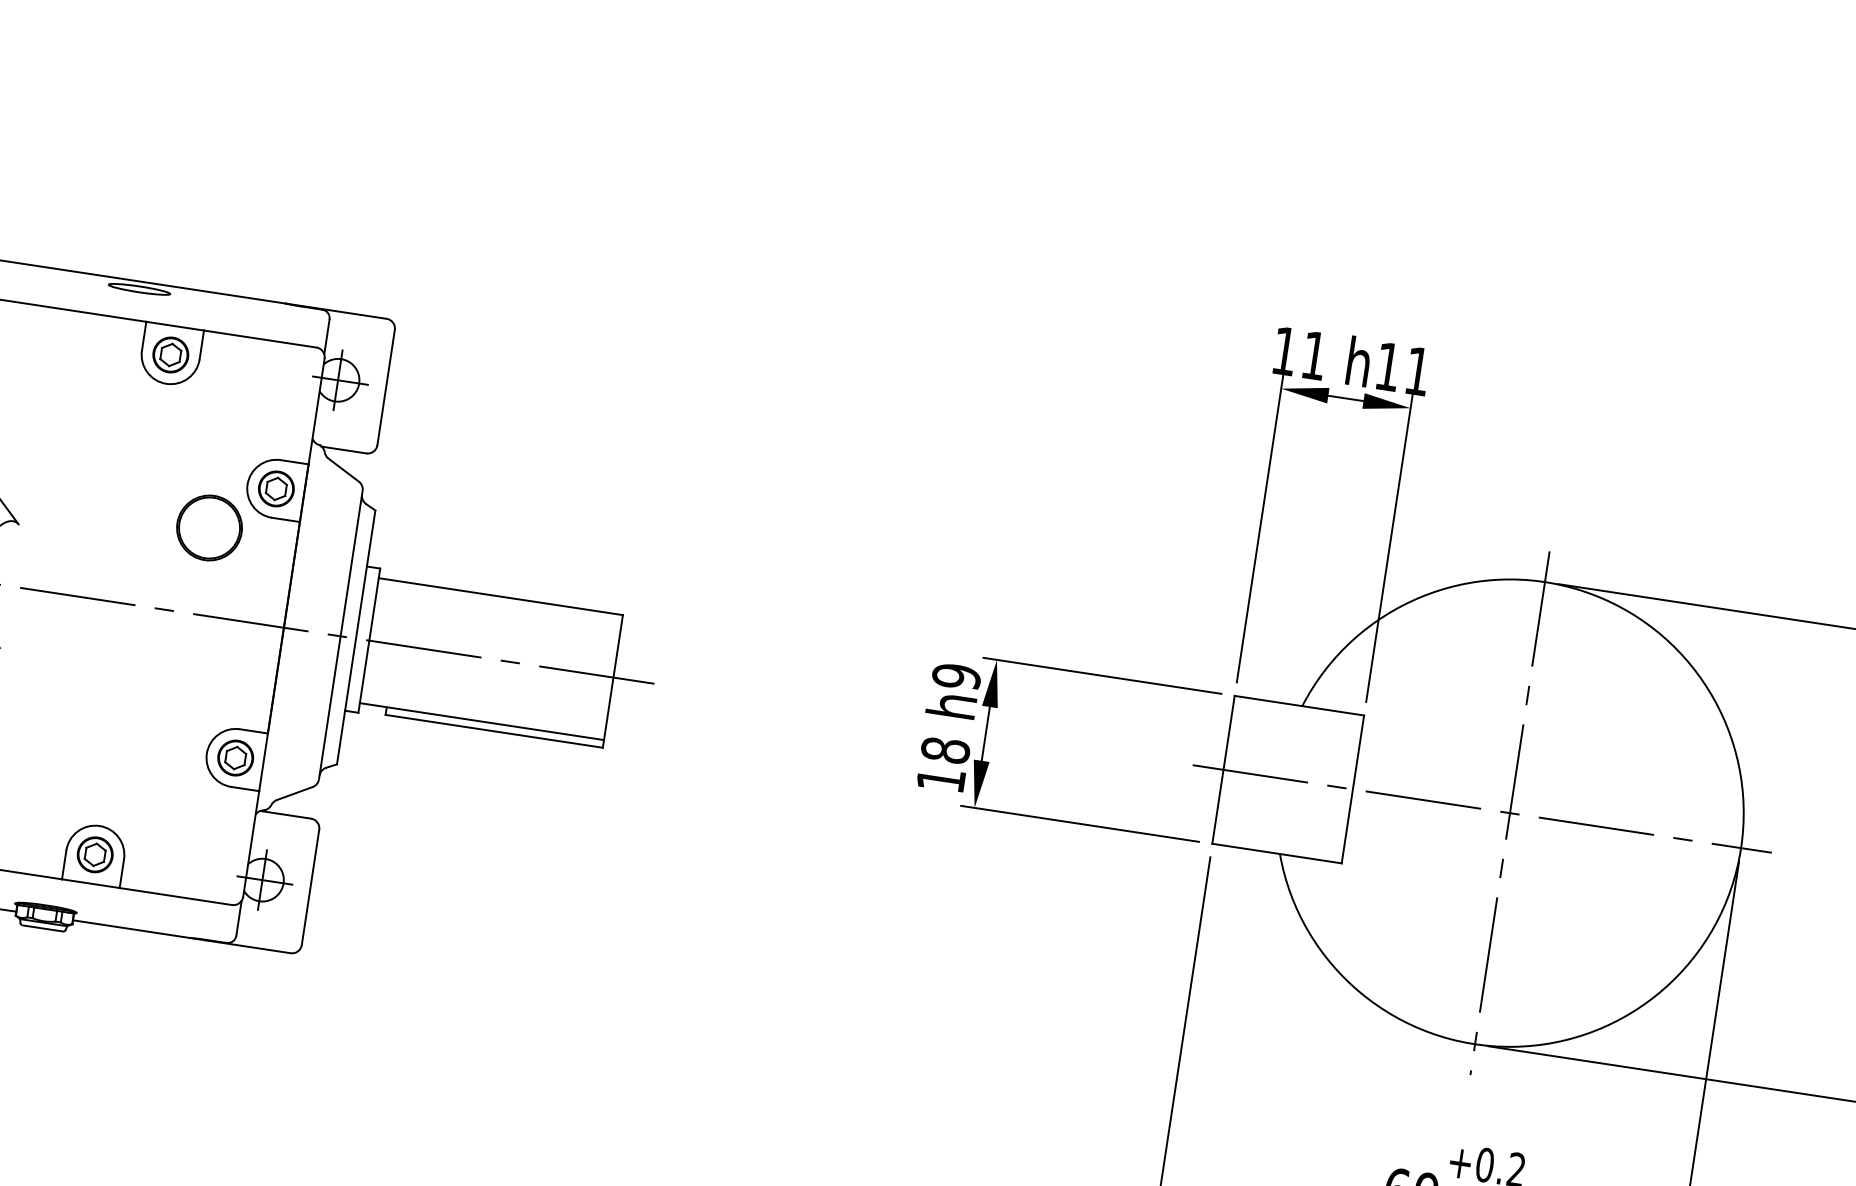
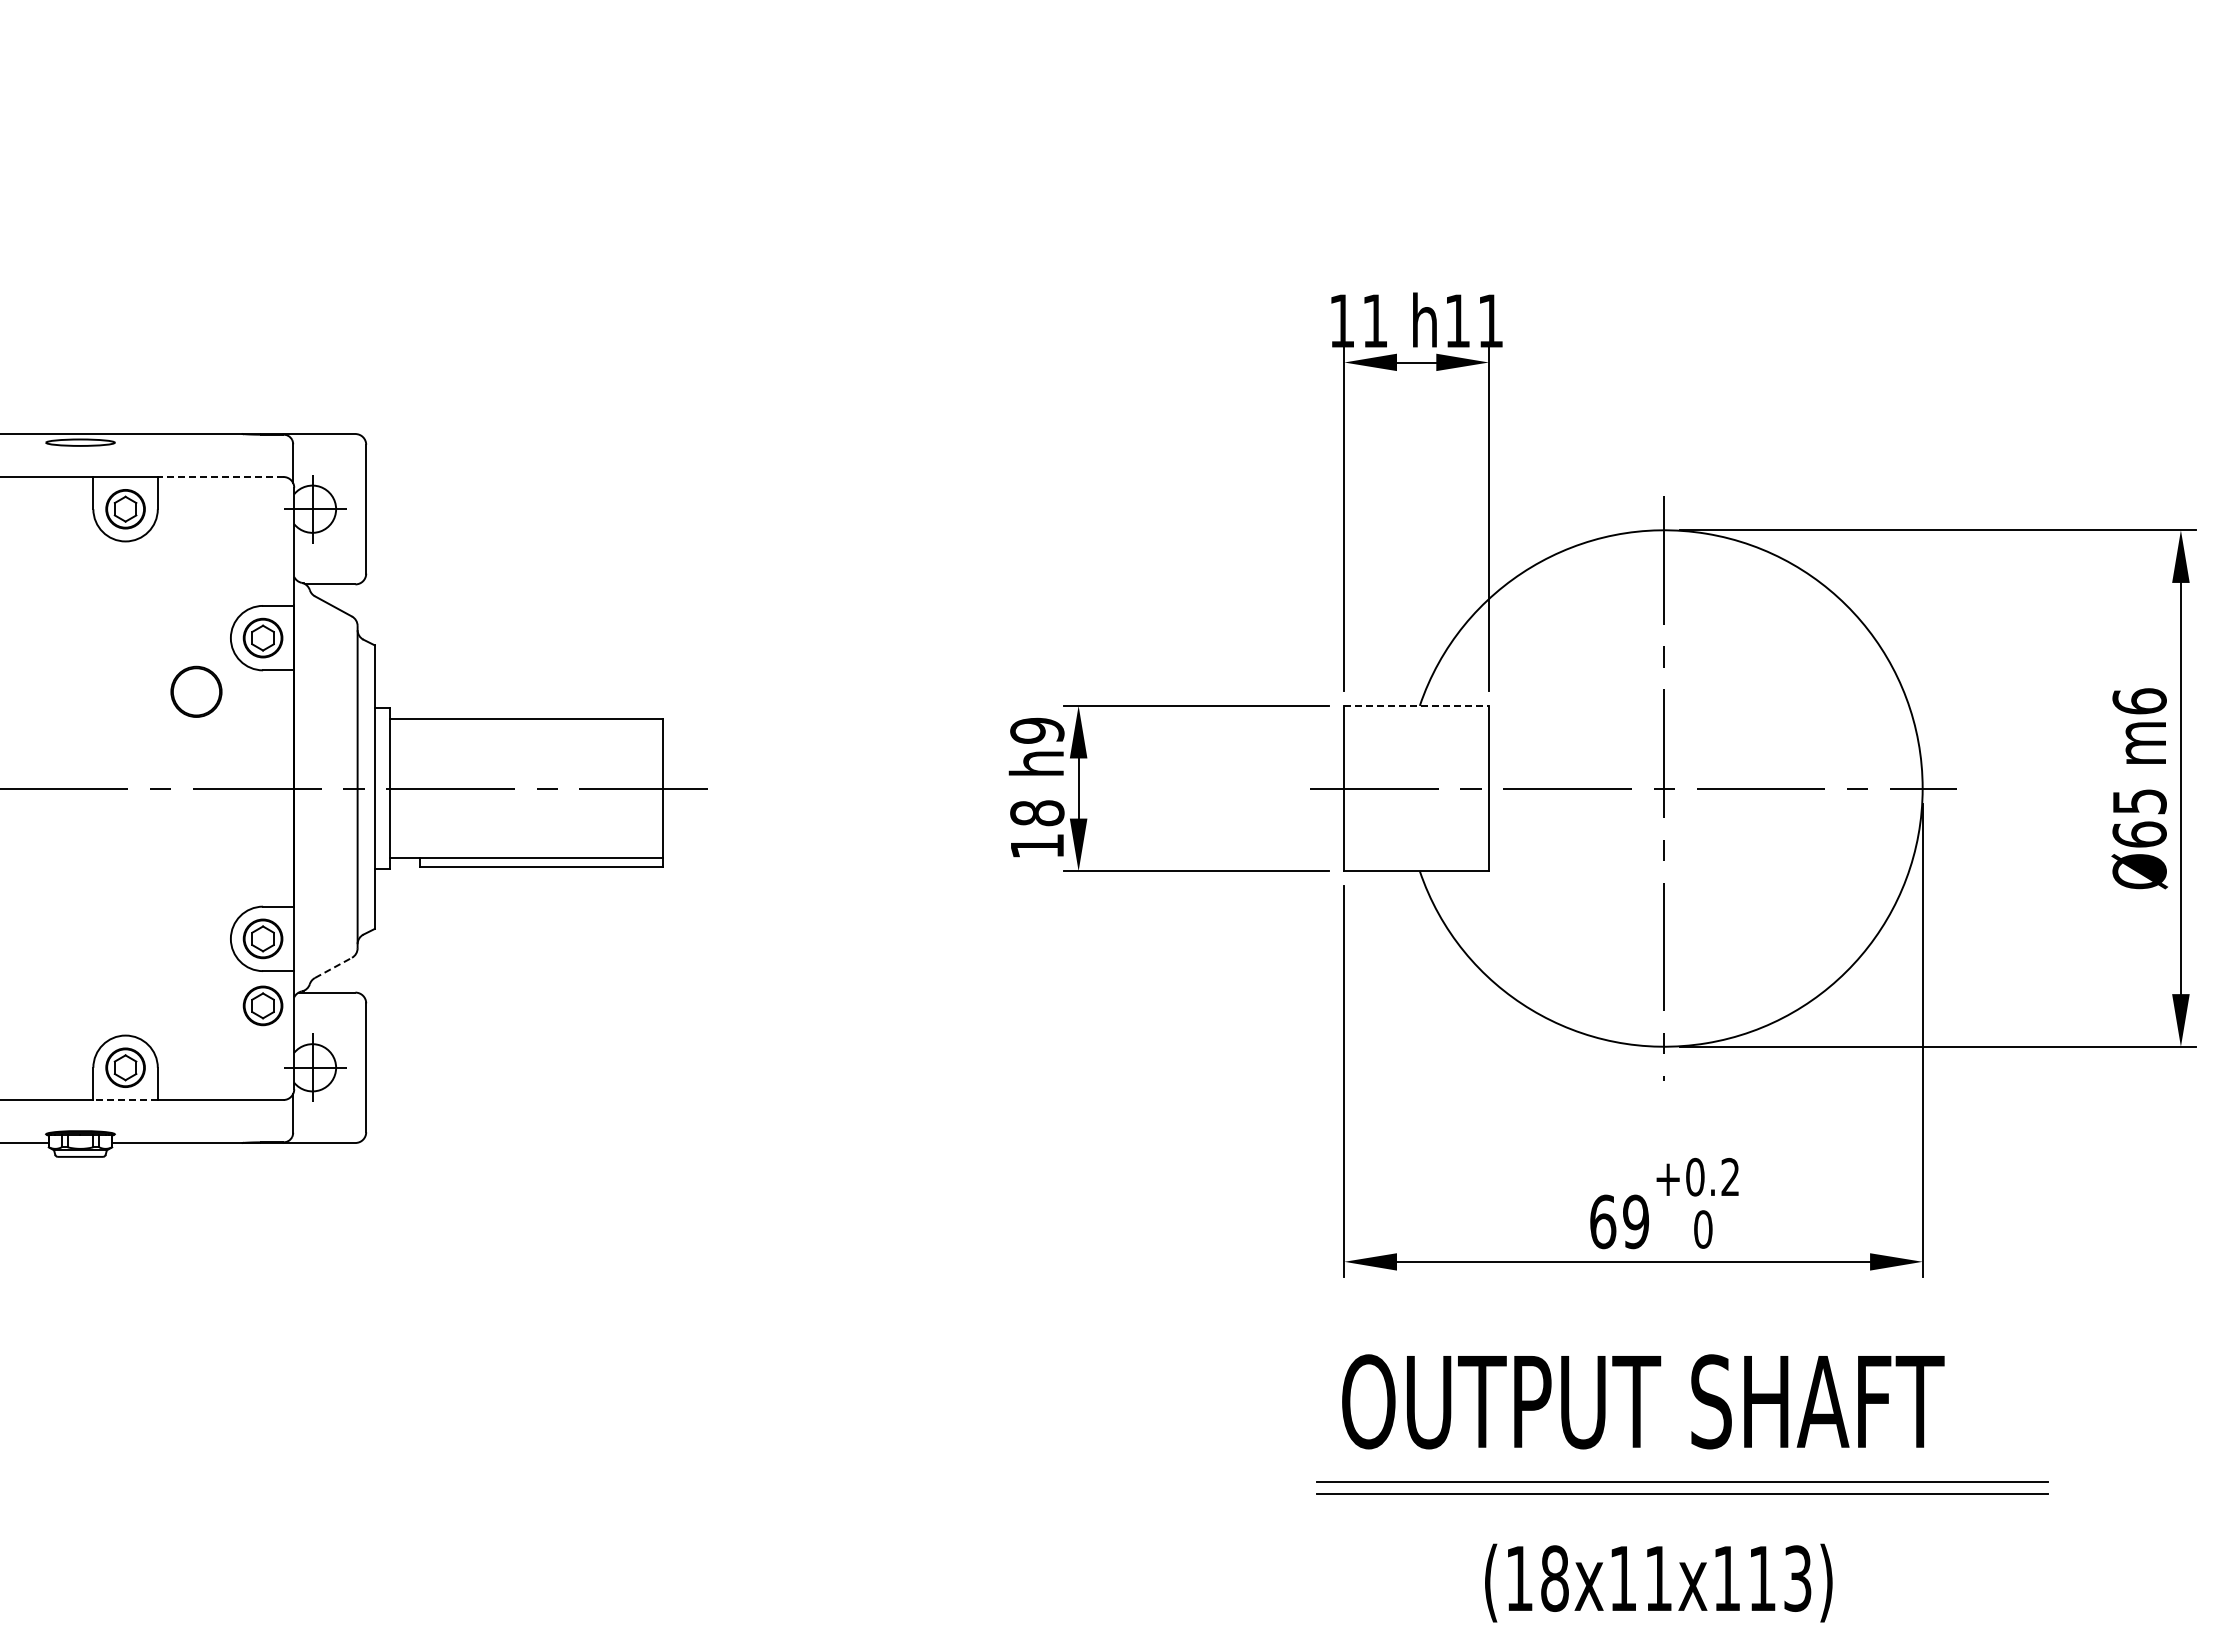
line: (260, 339) -> (220, 477), solid -> dashed
part: (209, 527) -> (196, 691), size x0.7
line: (1300, 705) -> (1417, 705), solid -> dashed
line: (294, 793) -> (333, 967), solid -> dashed
part: (226, 817) -> (262, 1005), added
line: (90, 884) -> (125, 1100), solid -> dashed

